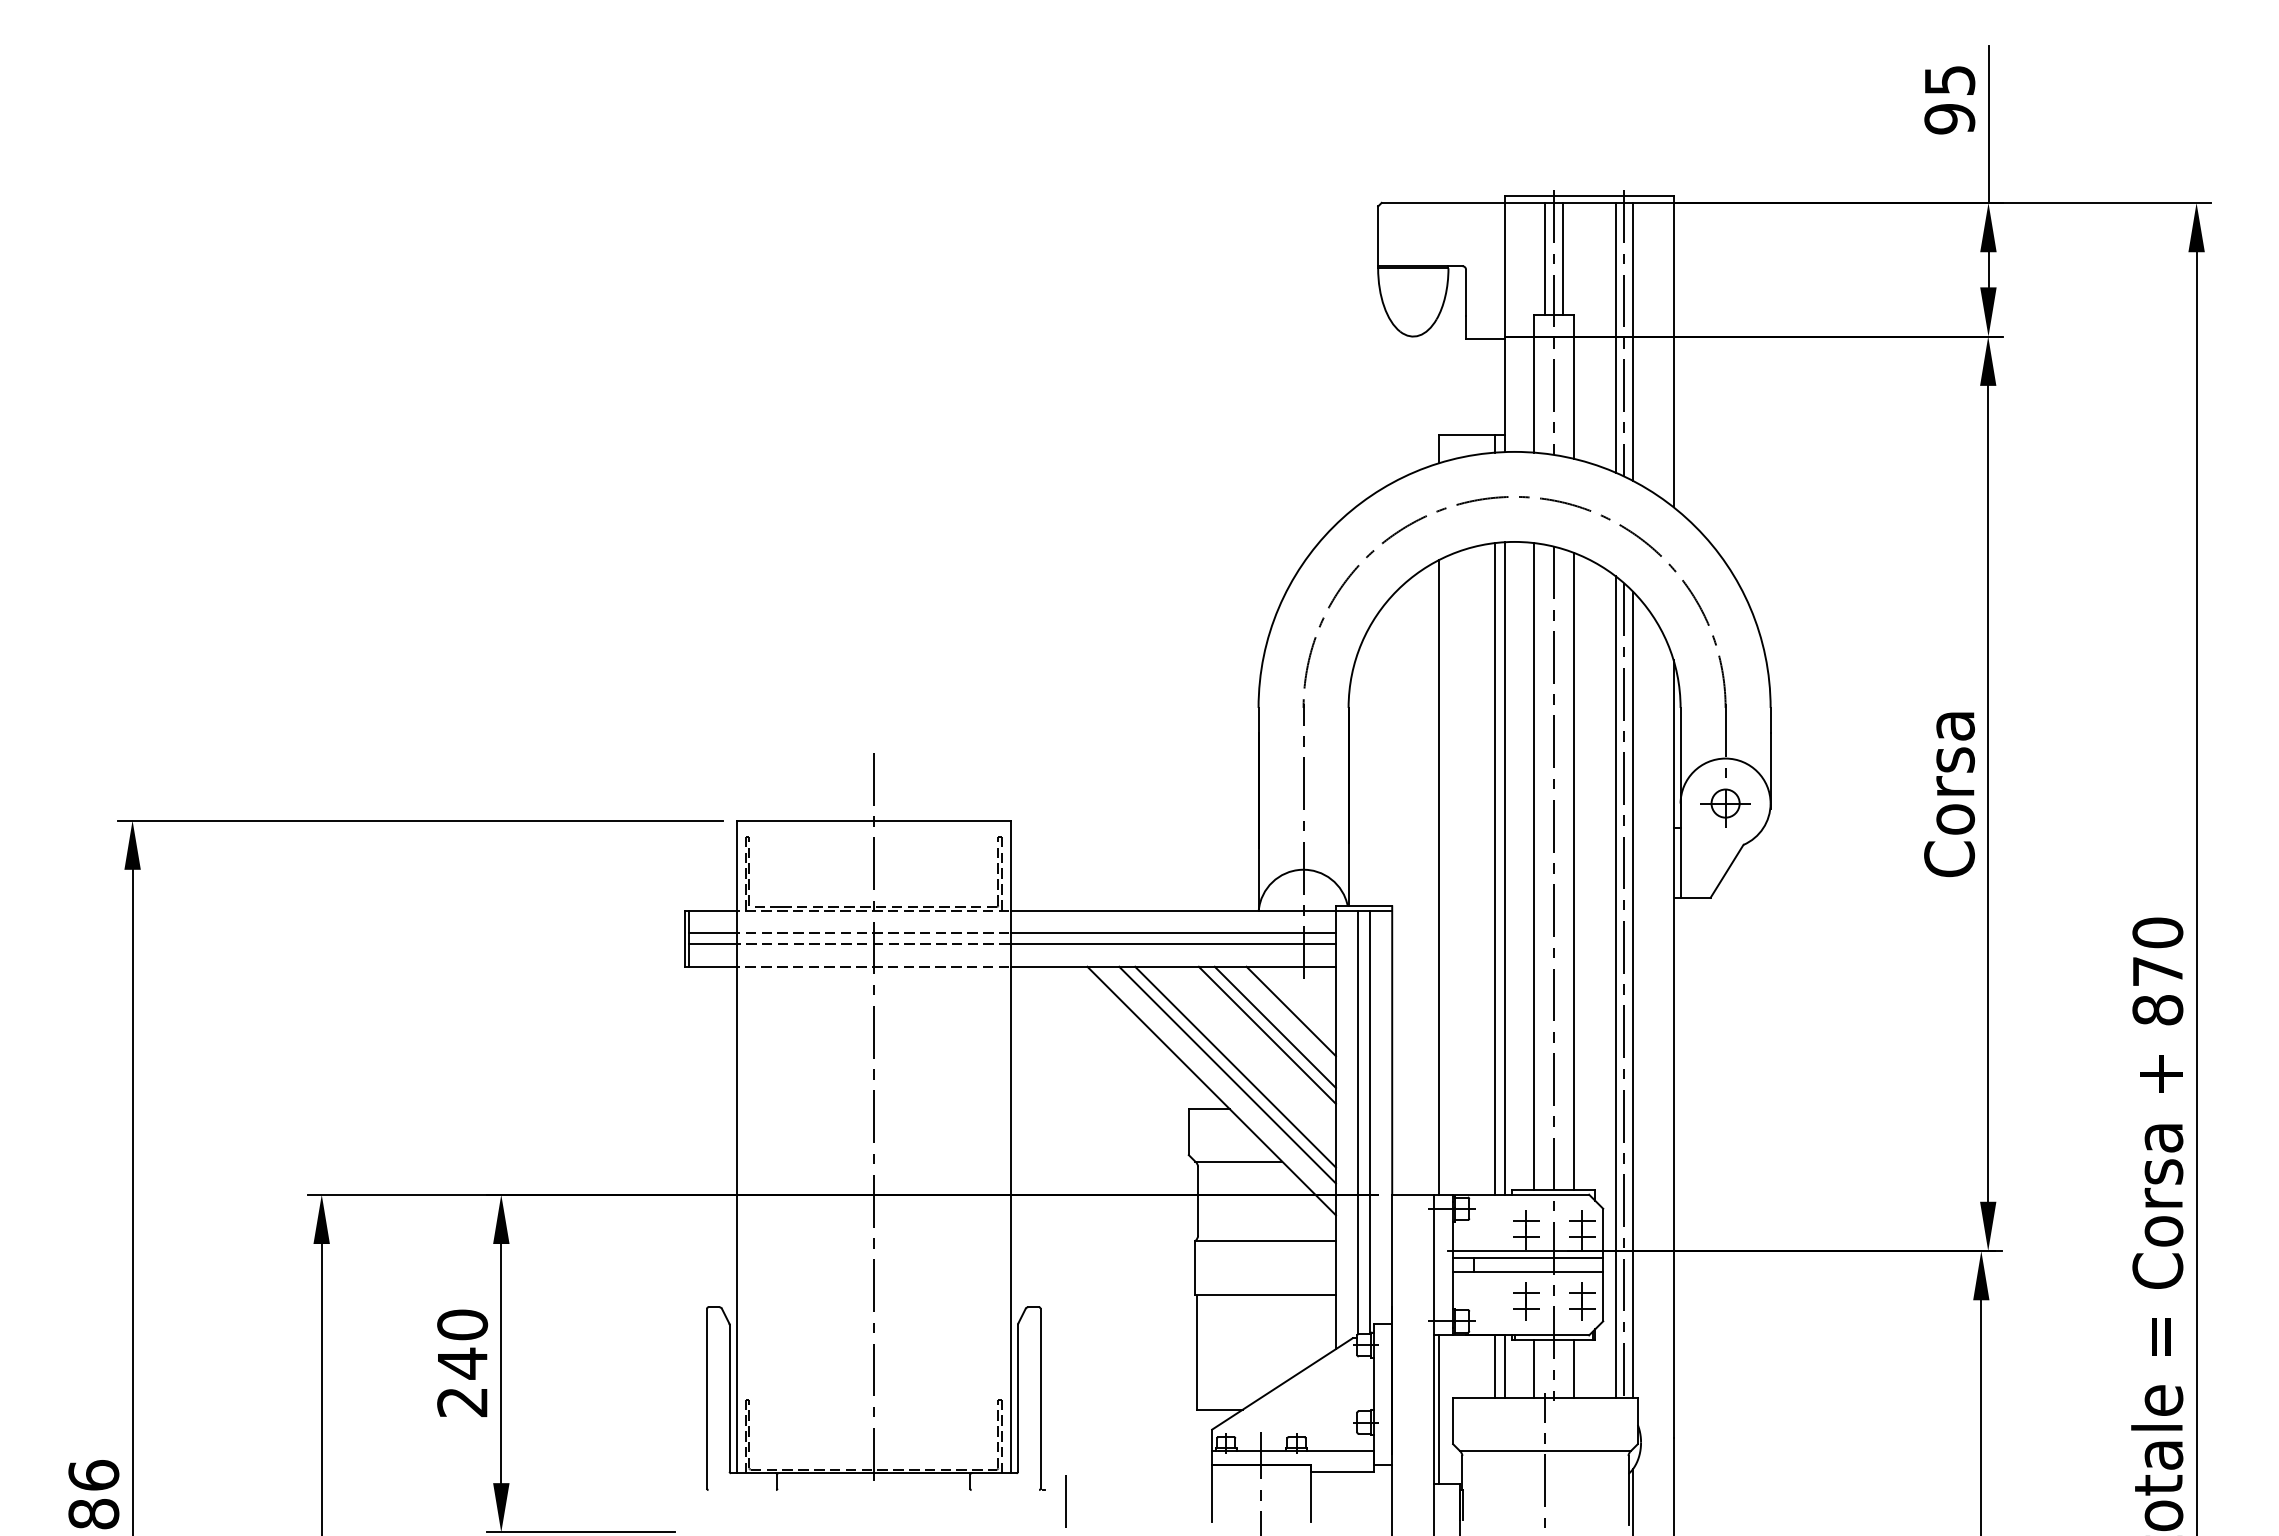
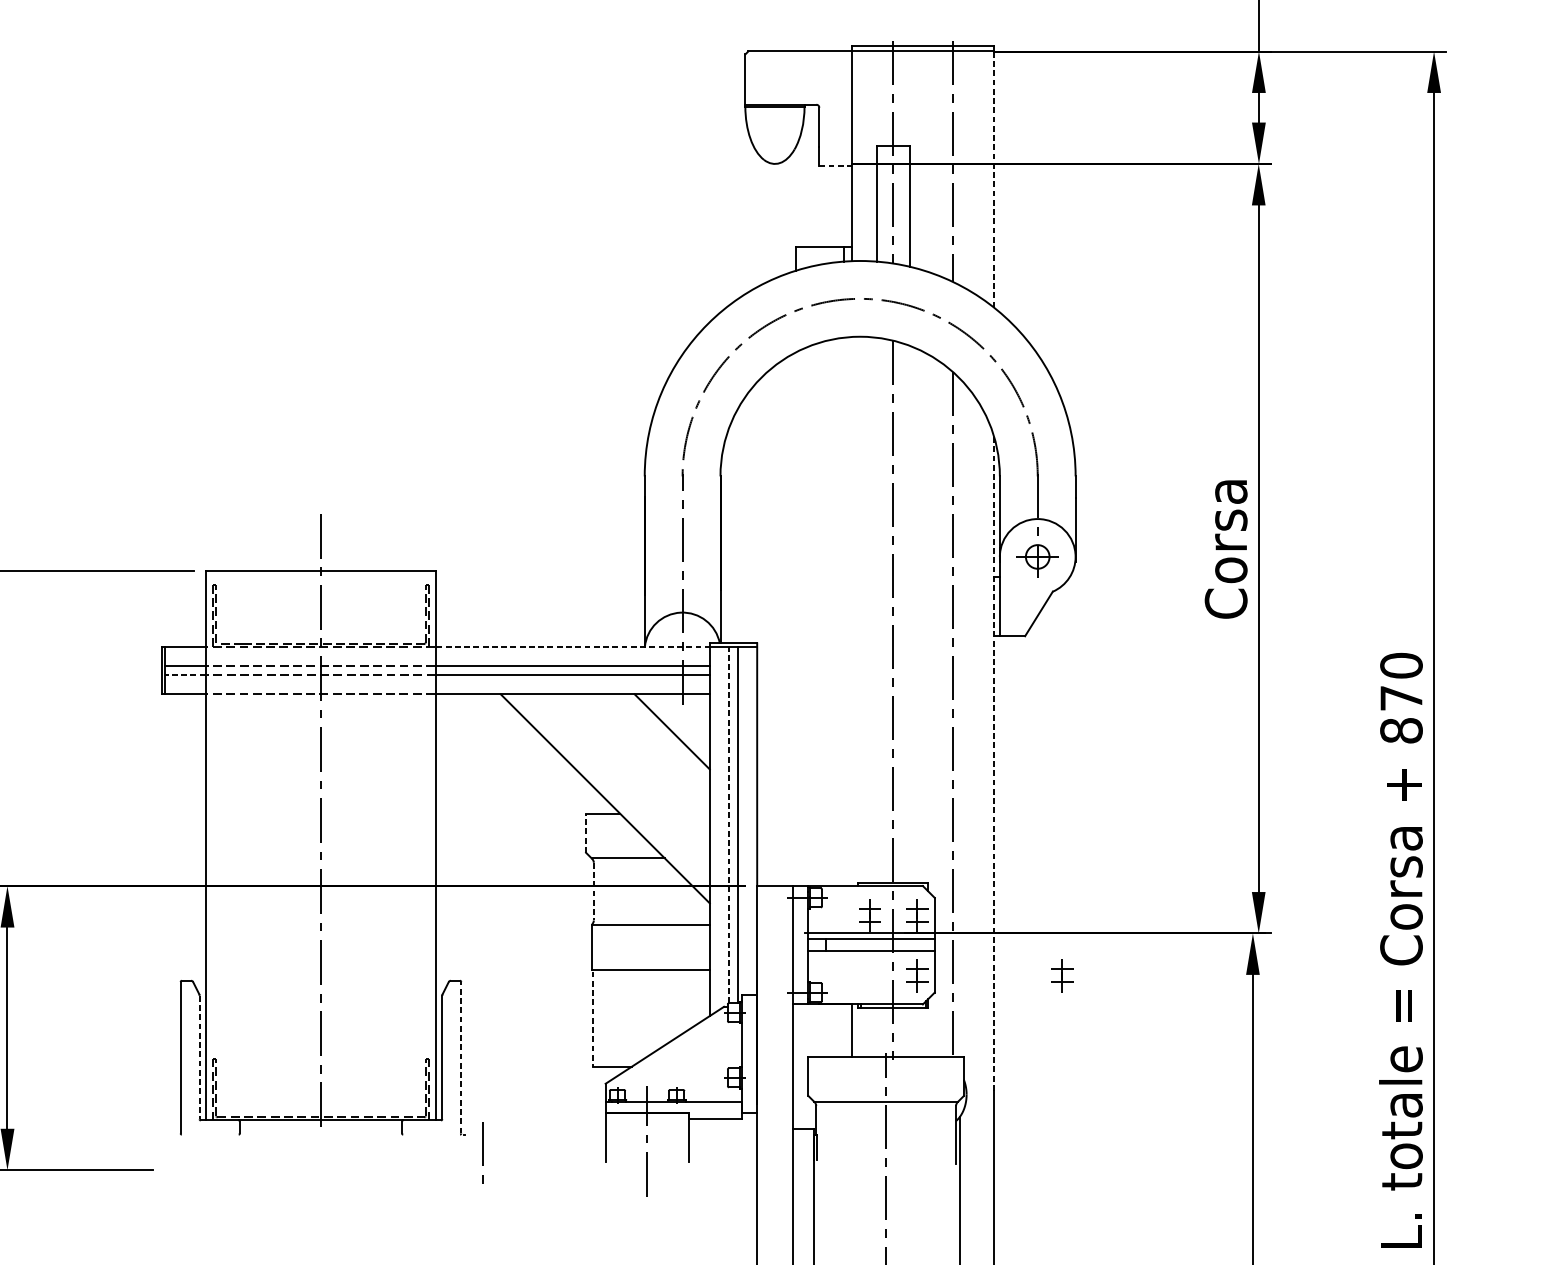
line: (1545, 258) -> (886, 98), removed
line: (1562, 258) -> (900, 98), removed
line: (1615, 337) -> (945, 164), removed
line: (1485, 339) -> (835, 166), solid -> dashed
line: (1633, 341) -> (960, 168), removed
line: (1673, 354) -> (993, 179), solid -> dashed
line: (1534, 866) -> (876, 609), removed
line: (1494, 868) -> (843, 611), removed
line: (1504, 868) -> (851, 611), removed
line: (1573, 871) -> (909, 614), removed
line: (1438, 877) -> (796, 619), removed
line: (1173, 910) -> (573, 646), solid -> dashed
line: (712, 944) -> (185, 675), solid -> dashed
line: (1615, 987) -> (945, 711), removed
line: (1633, 994) -> (960, 717), removed
line: (1274, 1026) -> (658, 744), removed
line: (1266, 1034) -> (651, 751), removed
line: (1673, 1049) -> (993, 763), solid -> dashed
line: (1235, 1066) -> (625, 778), removed
line: (1227, 1074) -> (618, 784), removed
line: (1358, 1122) -> (728, 825), solid -> dashed
line: (1188, 1131) -> (585, 832), solid -> dashed
line: (1198, 1201) -> (594, 891), solid -> dashed
part: (1526, 1301) -> (1062, 975), moved
line: (1196, 1352) -> (592, 1018), solid -> dashed
line: (1494, 1366) -> (843, 1030), removed
line: (1534, 1368) -> (876, 1032), removed
line: (1573, 1368) -> (909, 1032), removed
line: (729, 1398) -> (199, 1057), solid -> dashed
line: (1040, 1398) -> (461, 1057), solid -> dashed
line: (1438, 1409) -> (796, 1066), removed

